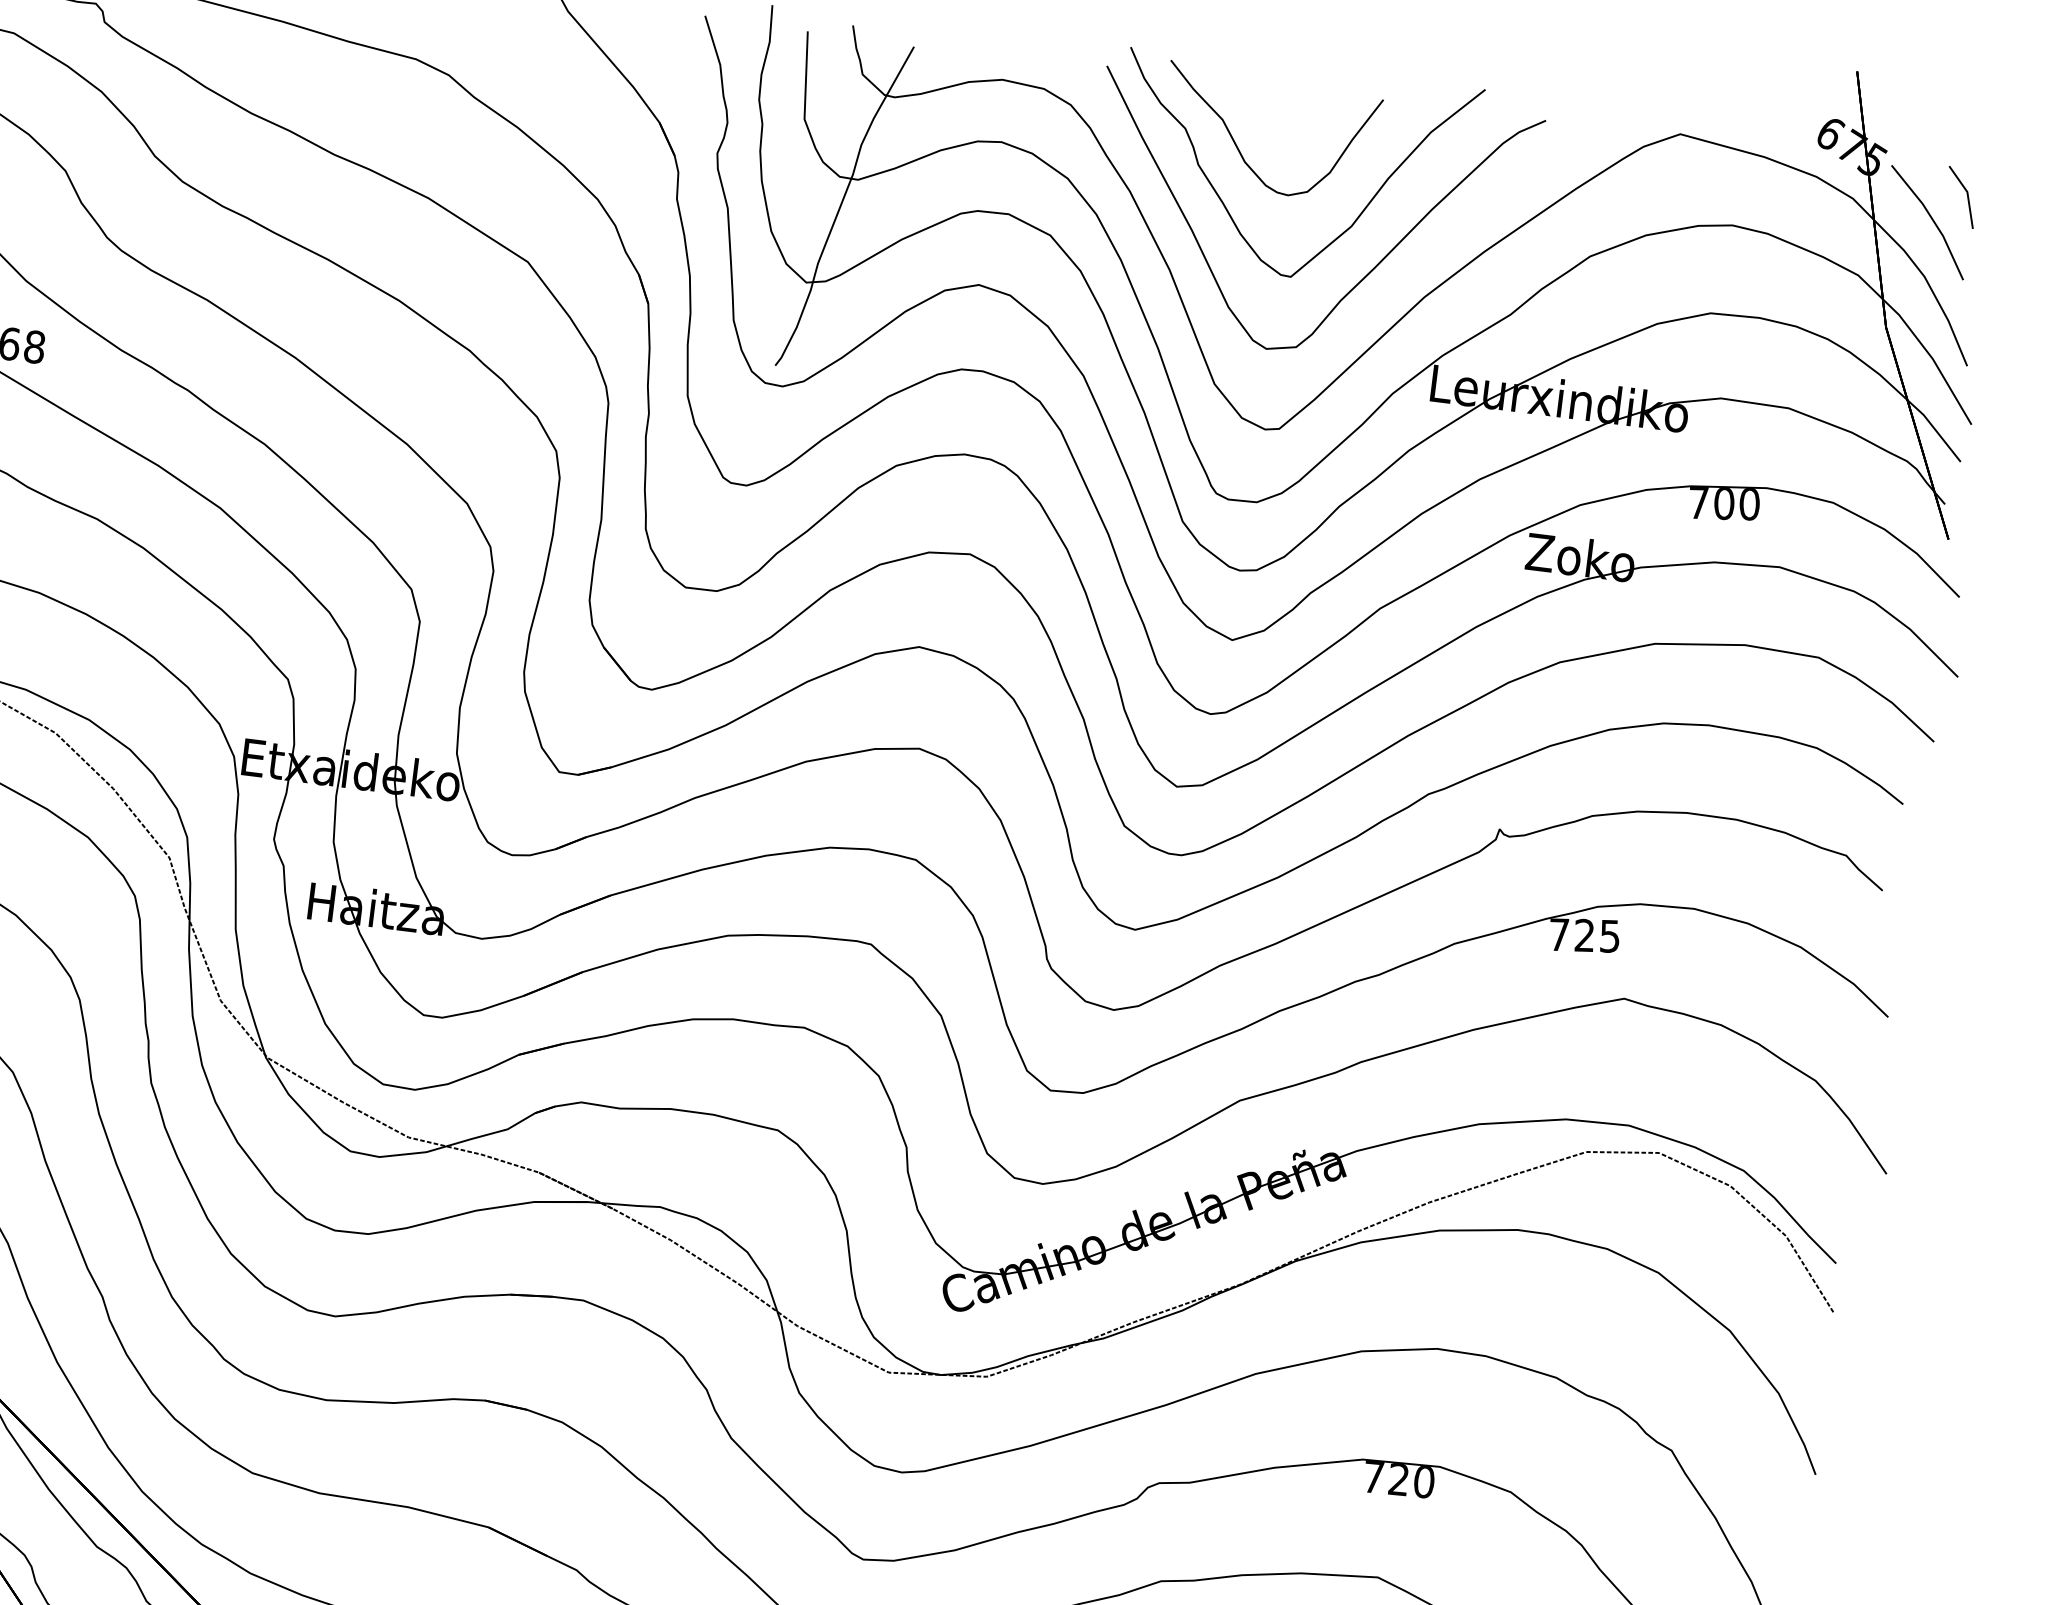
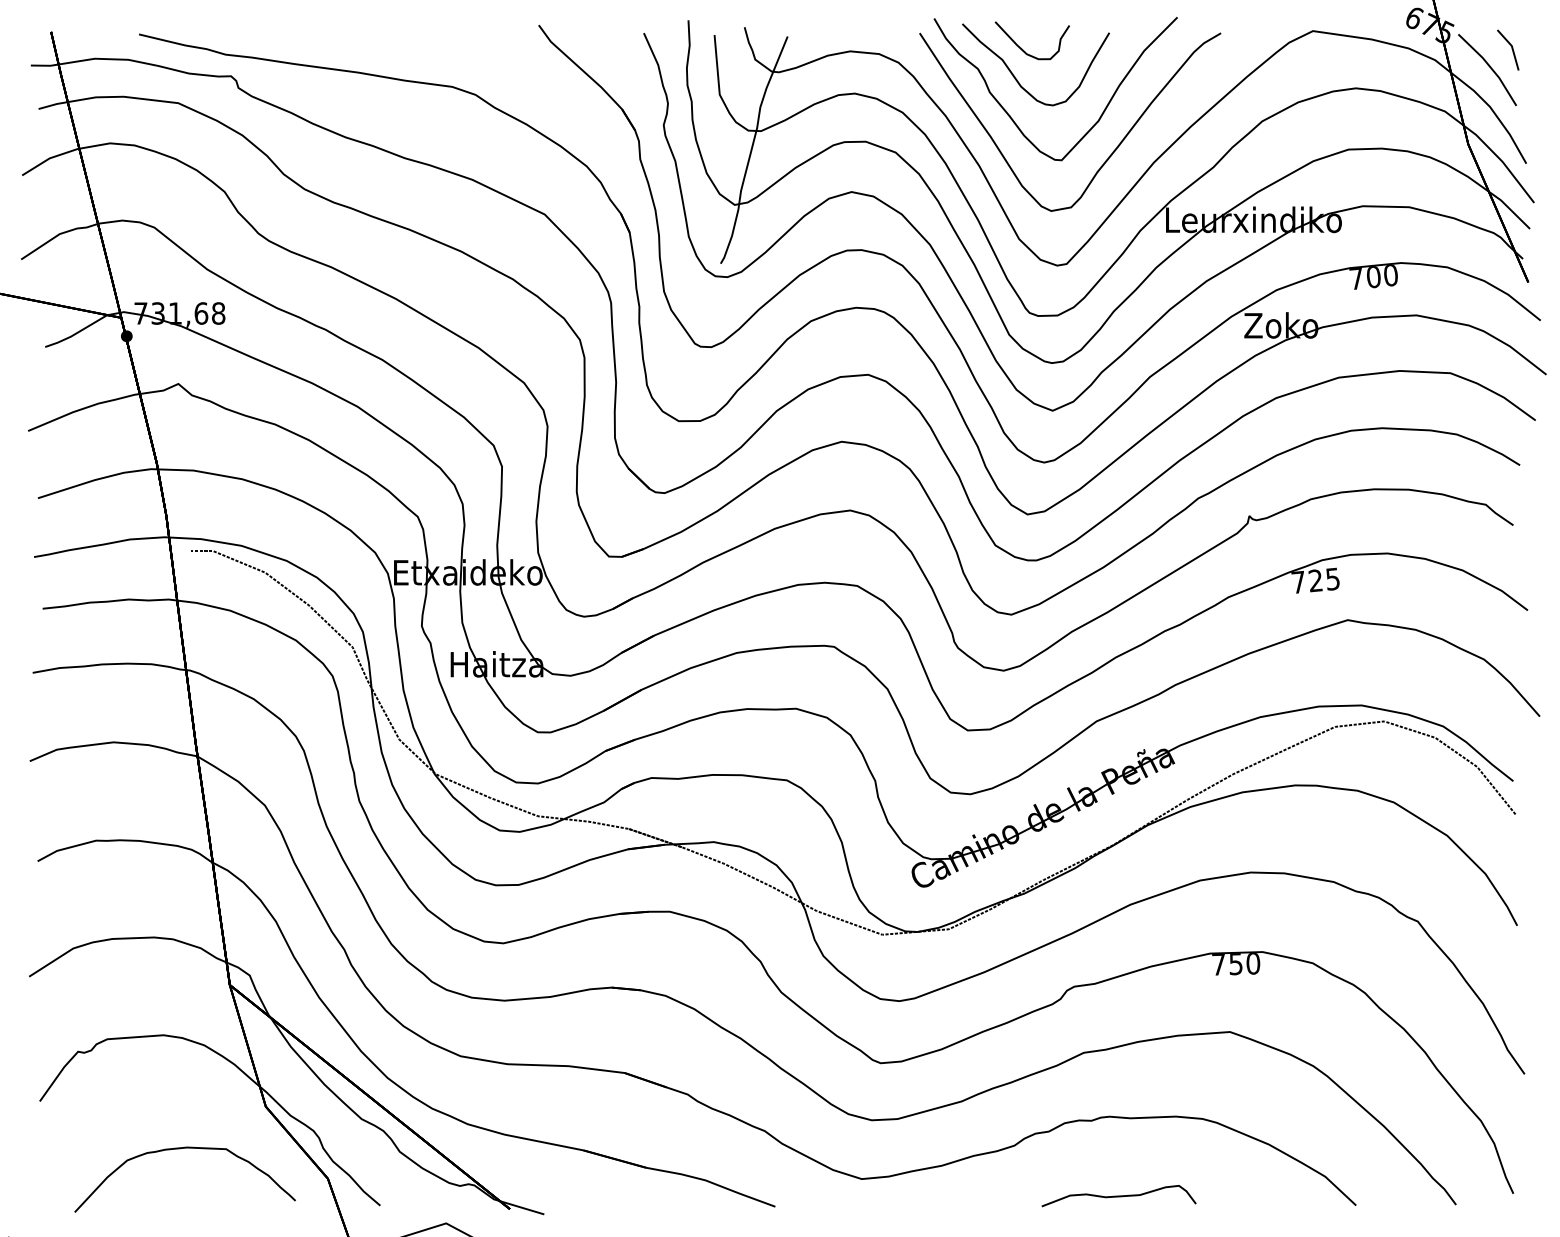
part: (1253, 106) -> (1022, 48), added
text: (1398, 1480) -> (1235, 964), 720 -> 750

